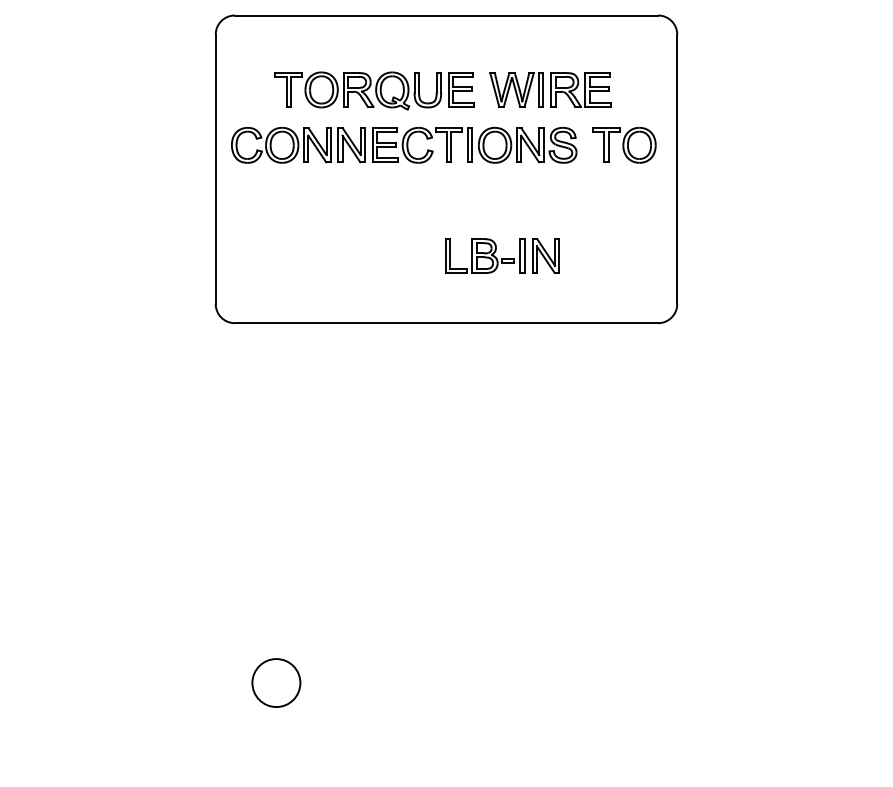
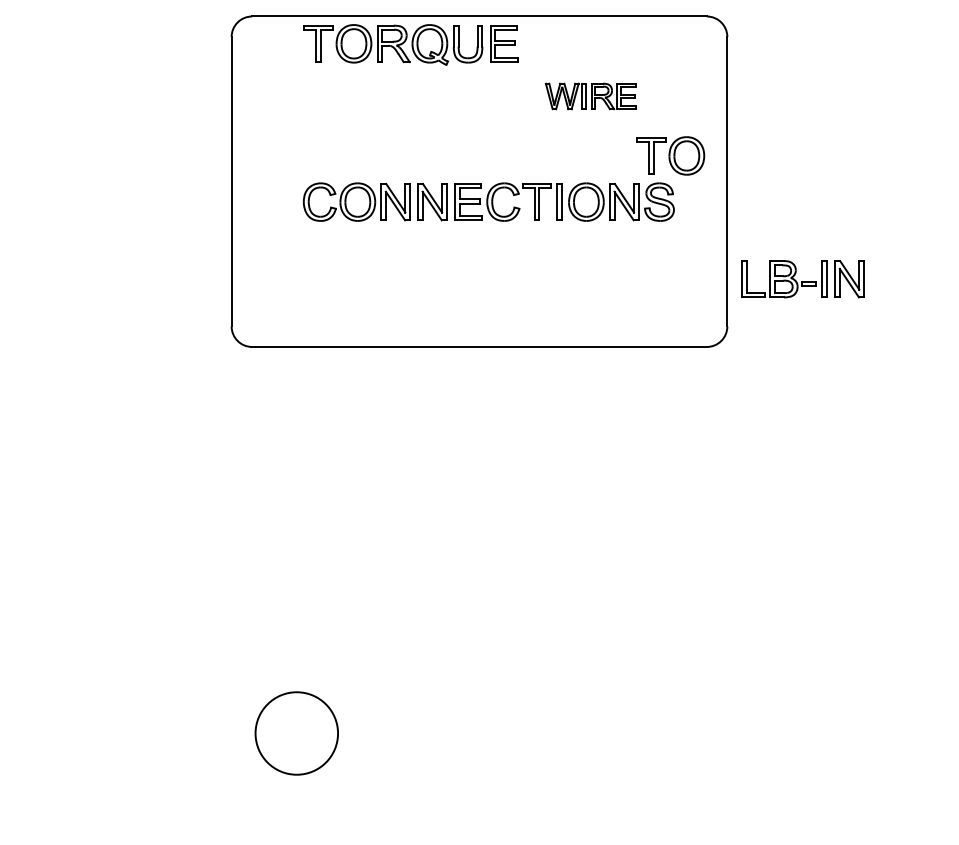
part: (550, 89) -> (591, 95), size x0.7
part: (374, 90) -> (410, 44), moved
part: (404, 145) -> (489, 202), moved
part: (502, 256) -> (802, 279), moved
circle: (276, 683) -> (296, 733), size x1.6

